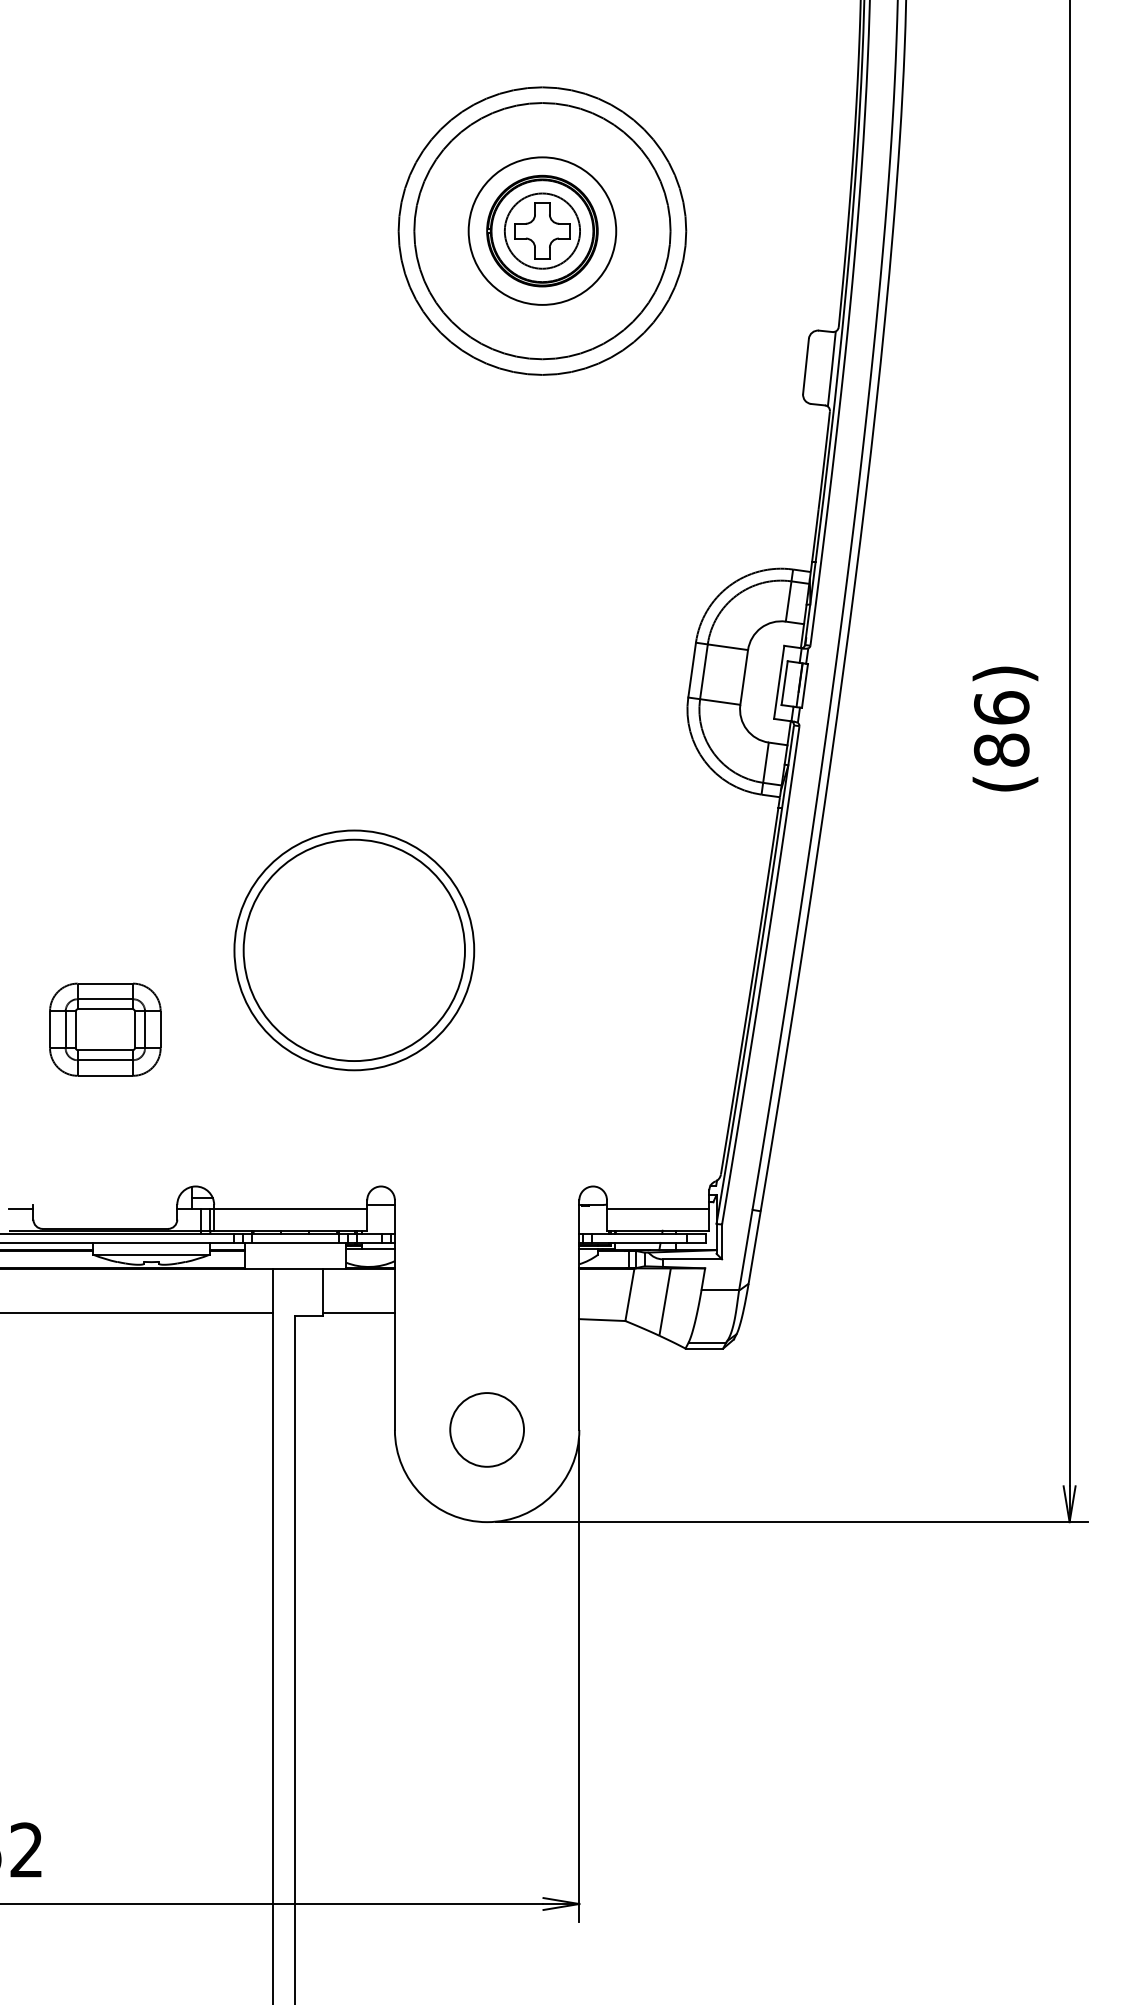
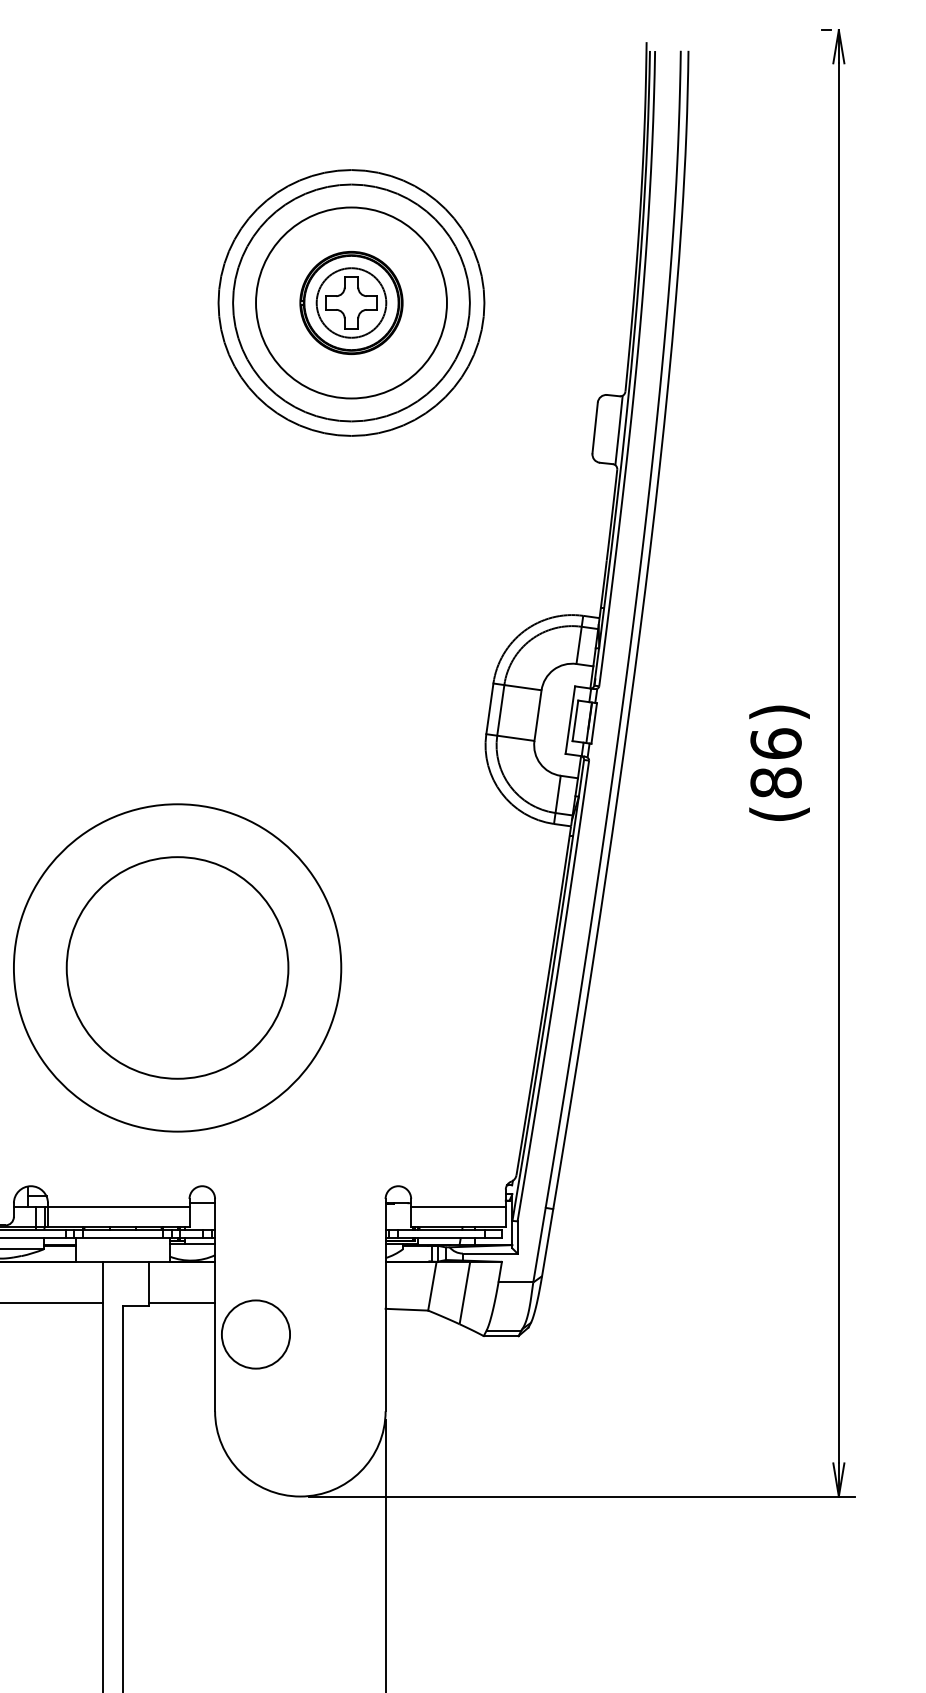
circle: (542, 230) -> (351, 302), size x1.4
circle: (354, 950) -> (177, 968), size x1.6
circle: (486, 1429) -> (255, 1334), moved

